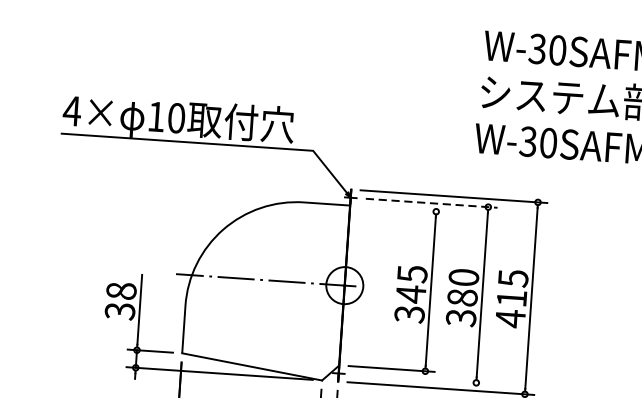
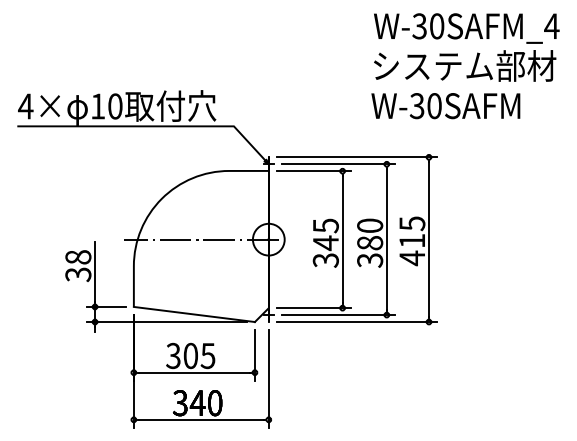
line: (431, 203) -> (338, 164), dashed -> solid
line: (402, 209) -> (313, 171), added
line: (418, 379) -> (337, 315), added

